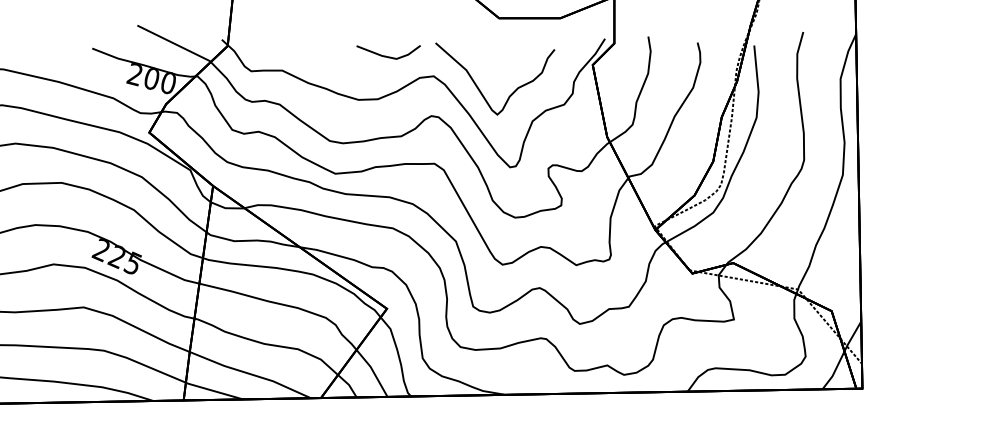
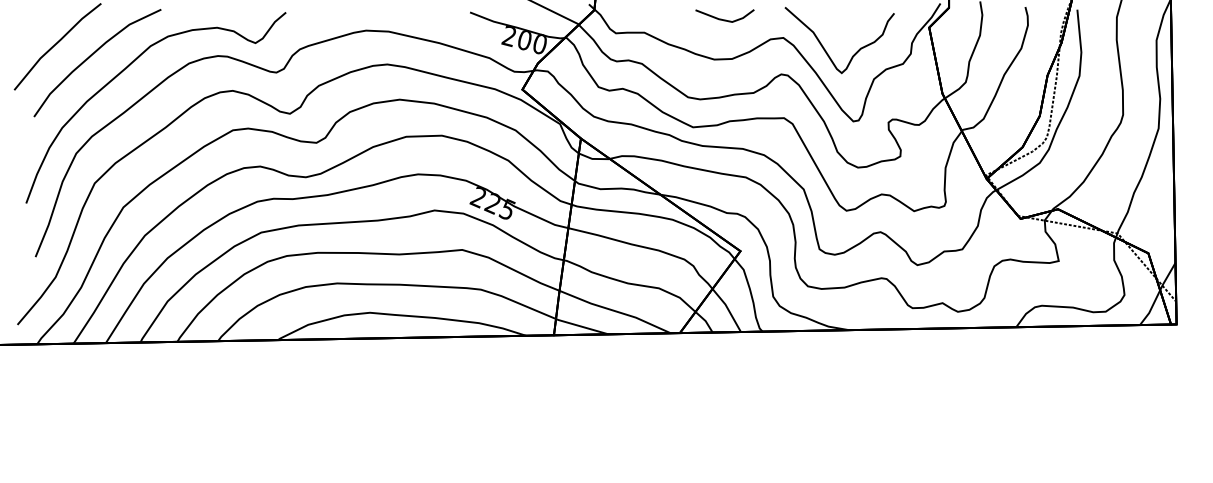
line: (388, 56) -> (724, 19), moved

